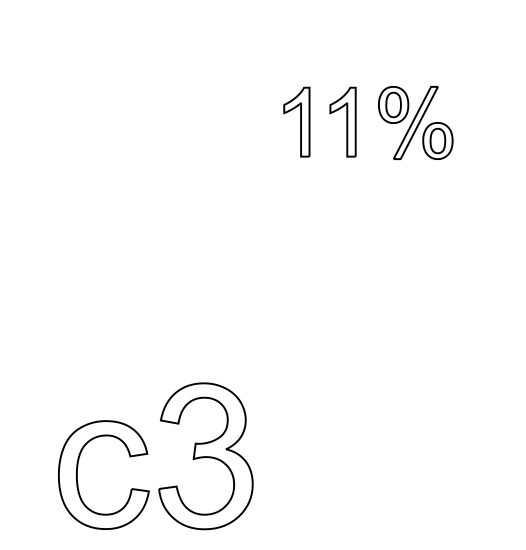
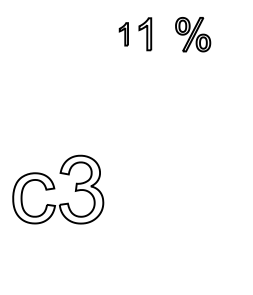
part: (296, 122) -> (123, 34), size x0.7
part: (416, 122) -> (193, 34), moved

